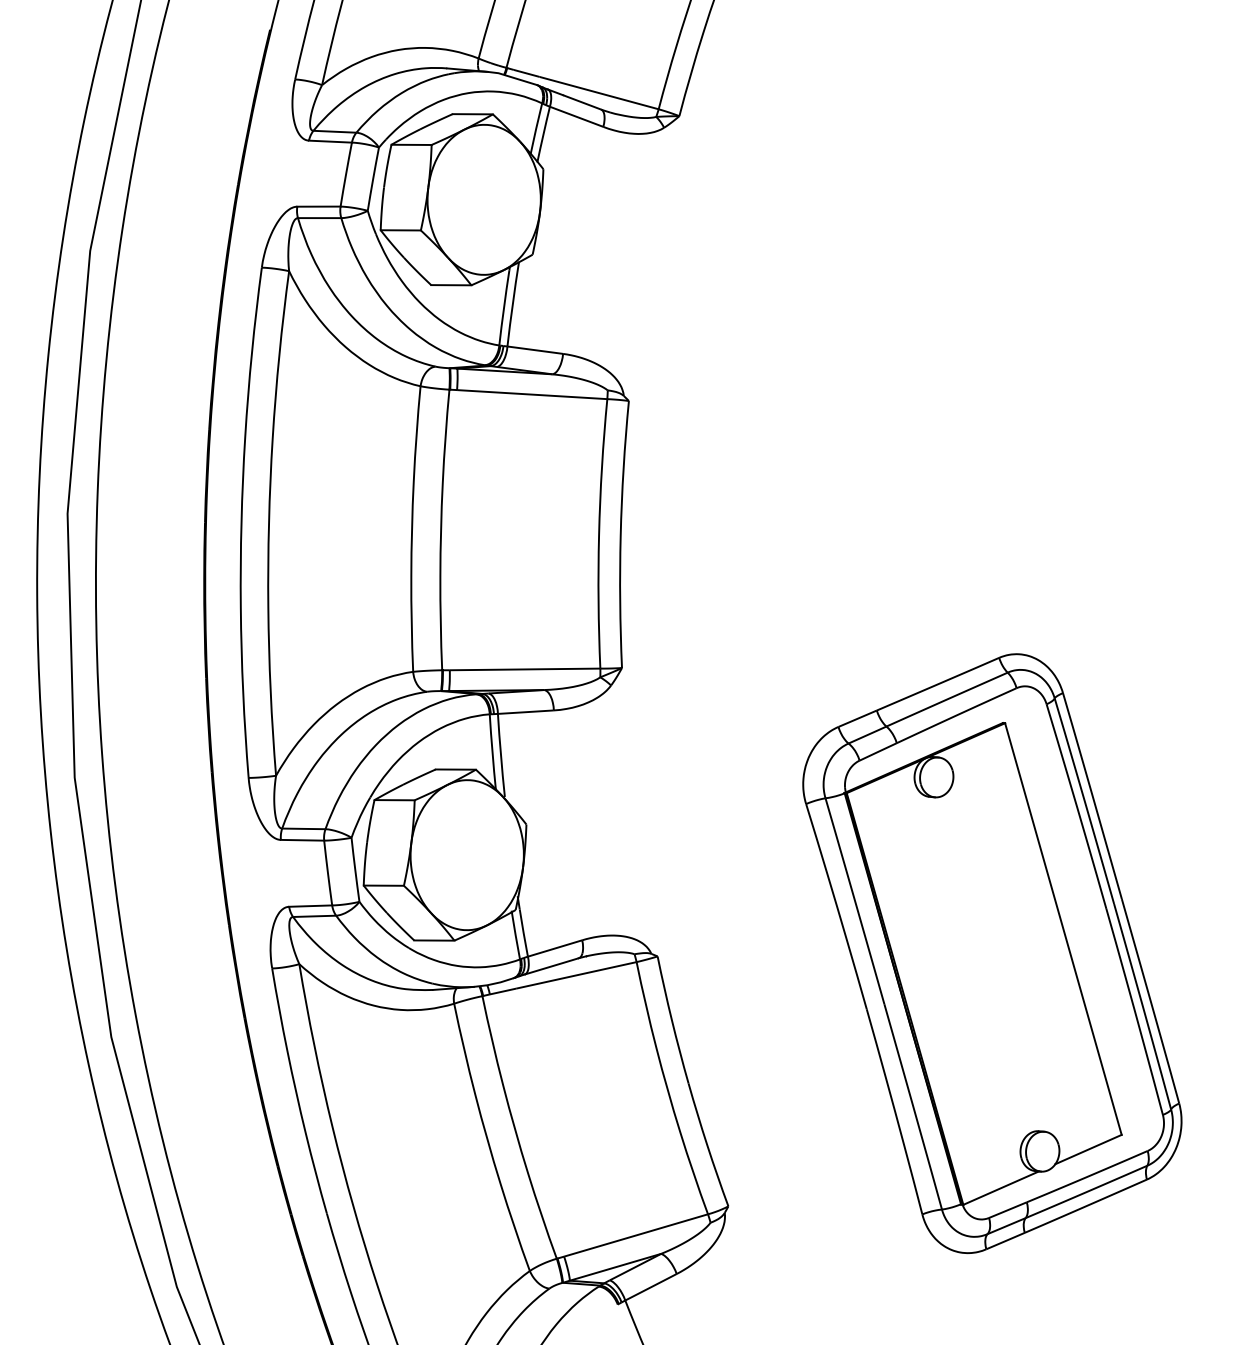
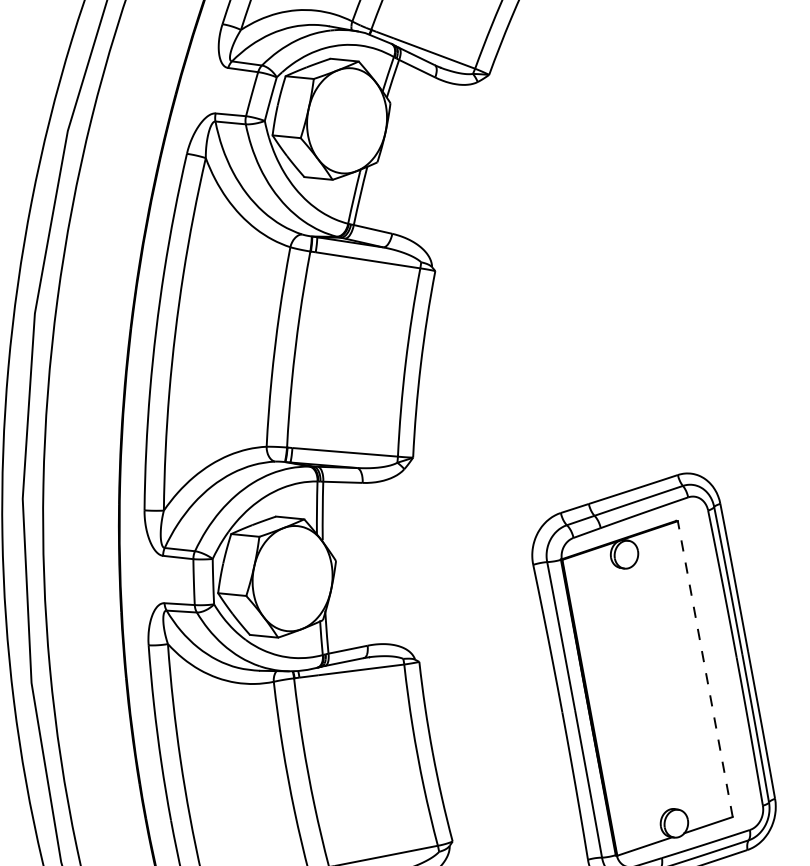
line: (1063, 929) -> (705, 669), solid -> dashed

